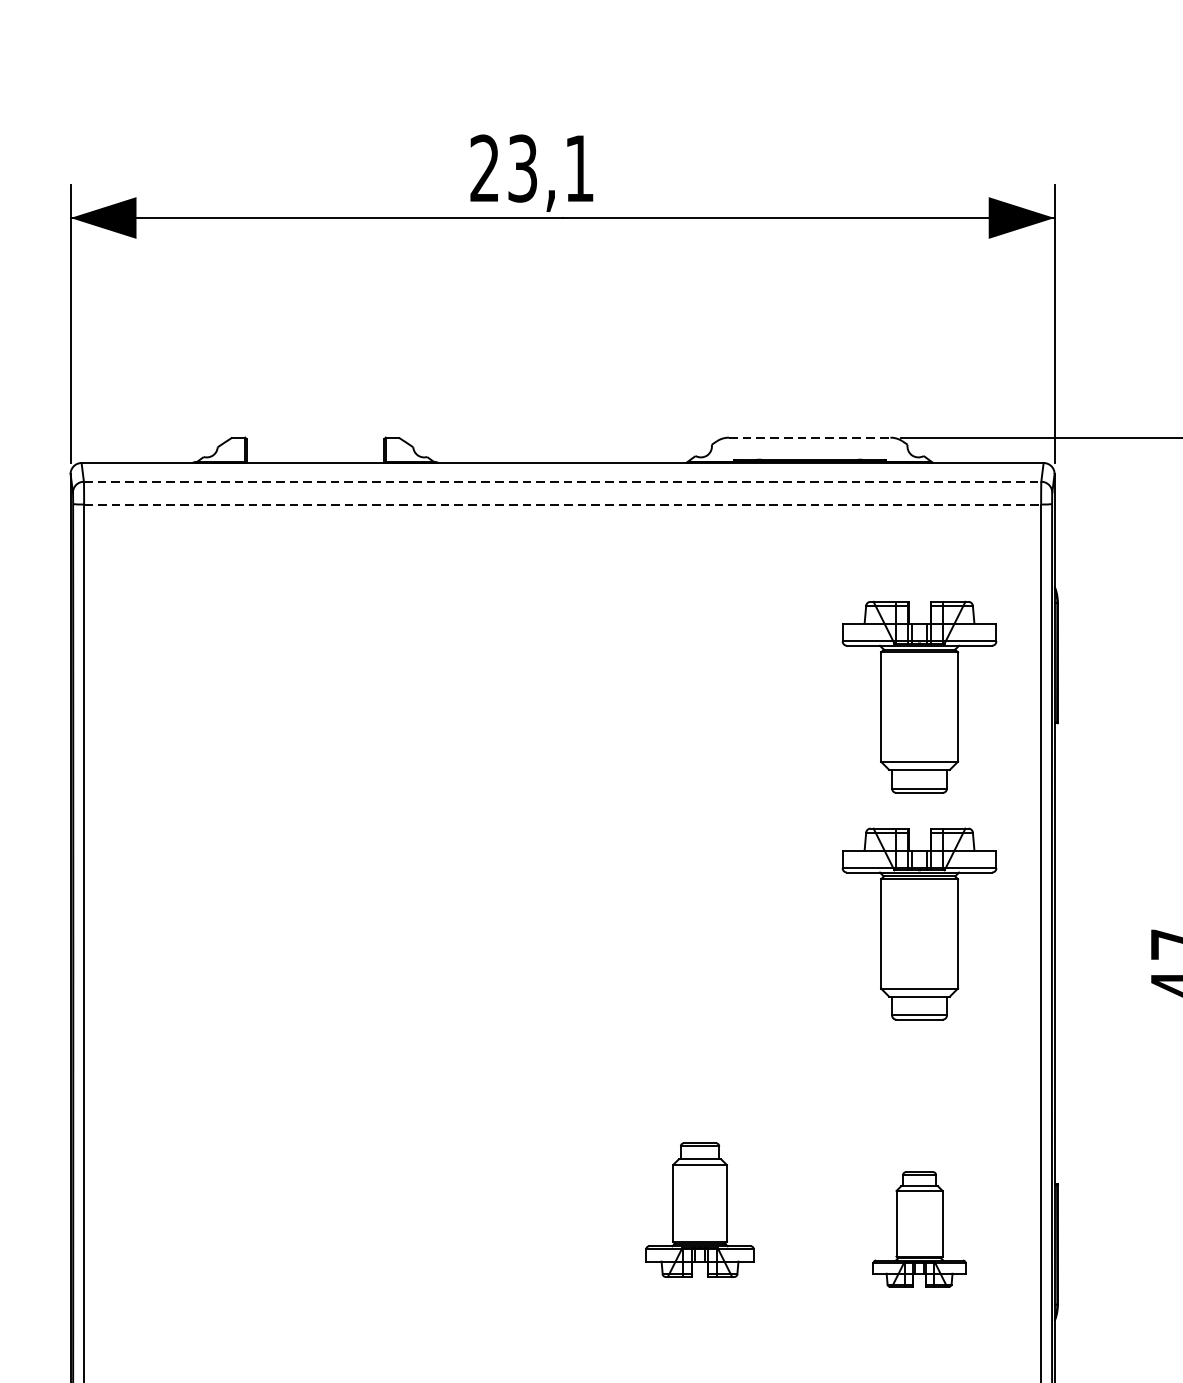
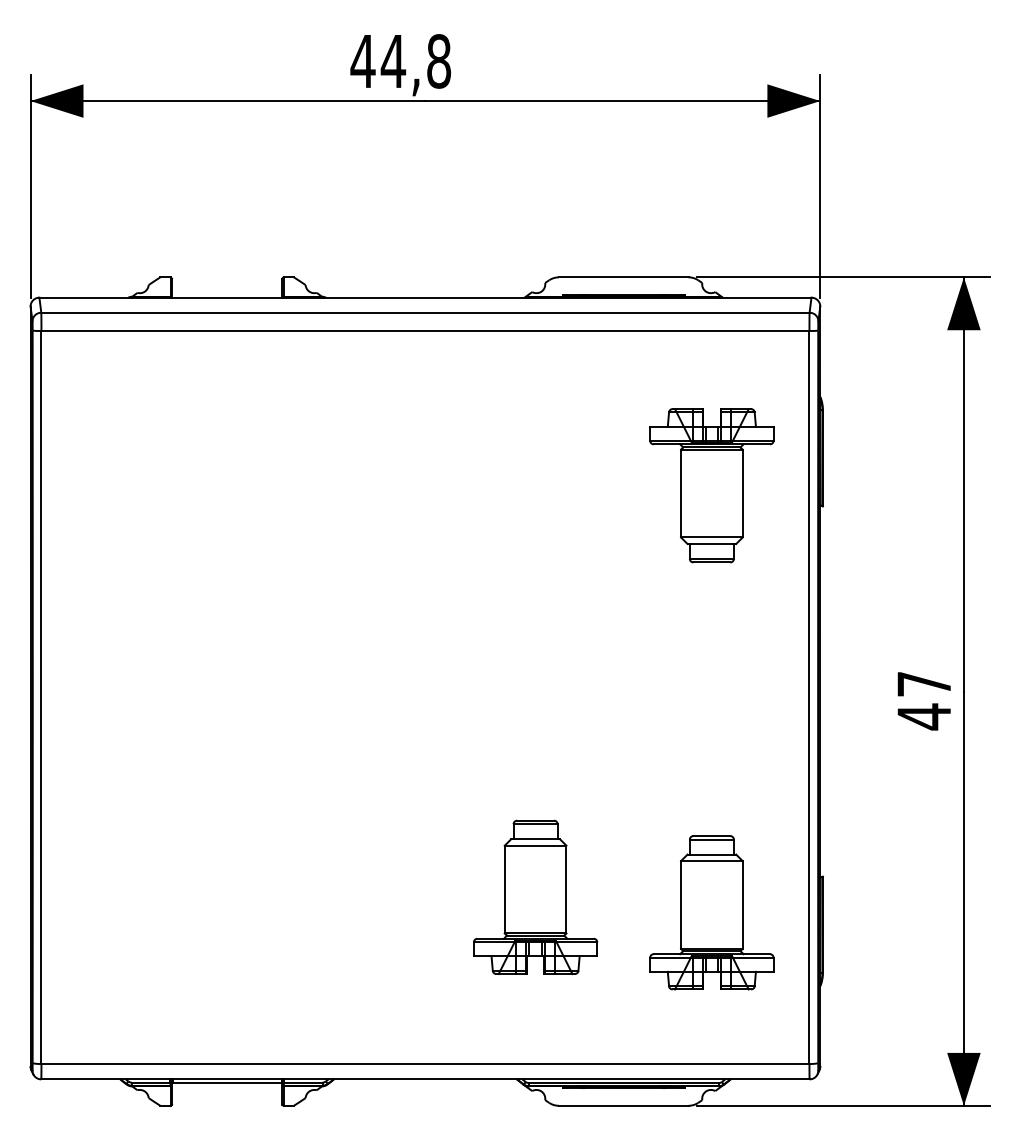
text: (531, 168) -> (400, 61), 23,1 -> 44,8
line: (809, 437) -> (623, 277), dashed -> solid
line: (562, 481) -> (425, 312), dashed -> solid
line: (562, 505) -> (425, 331), dashed -> solid
part: (919, 923) -> (711, 667), removed
part: (699, 1209) -> (535, 896), size x1.43
part: (919, 1229) -> (711, 912), size x1.67

